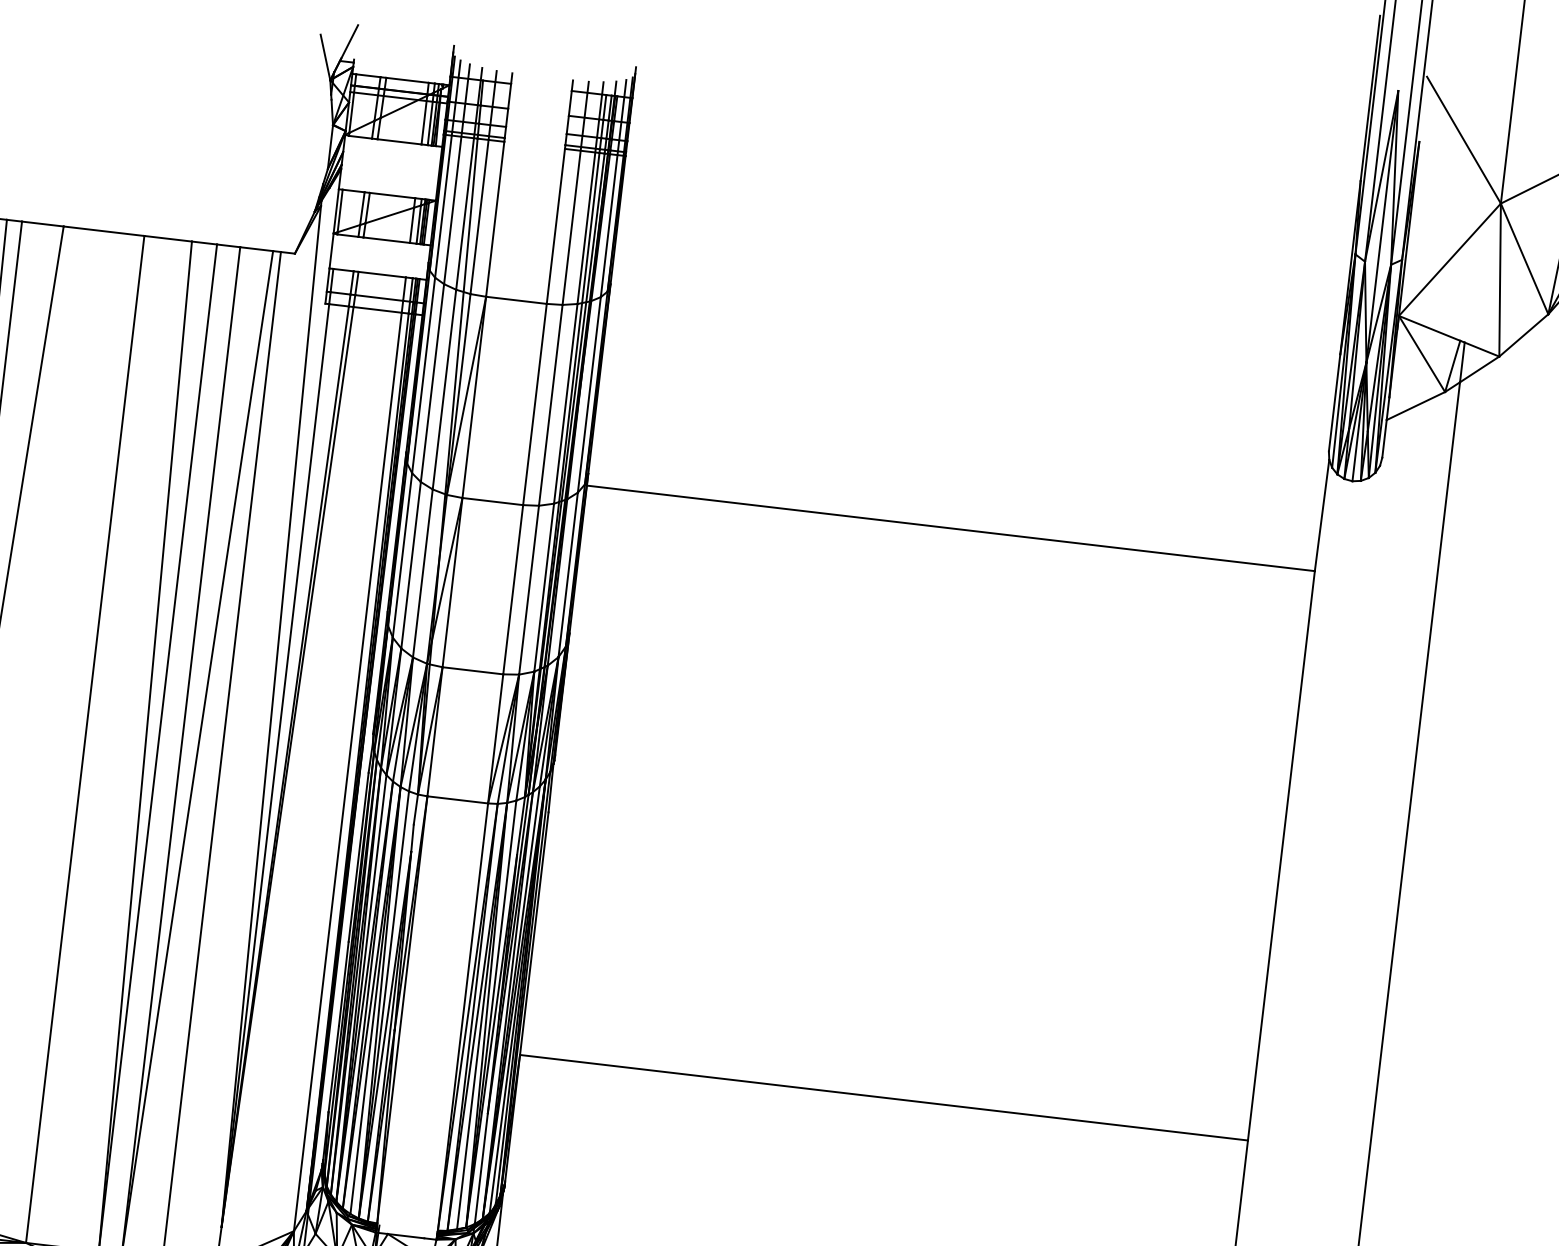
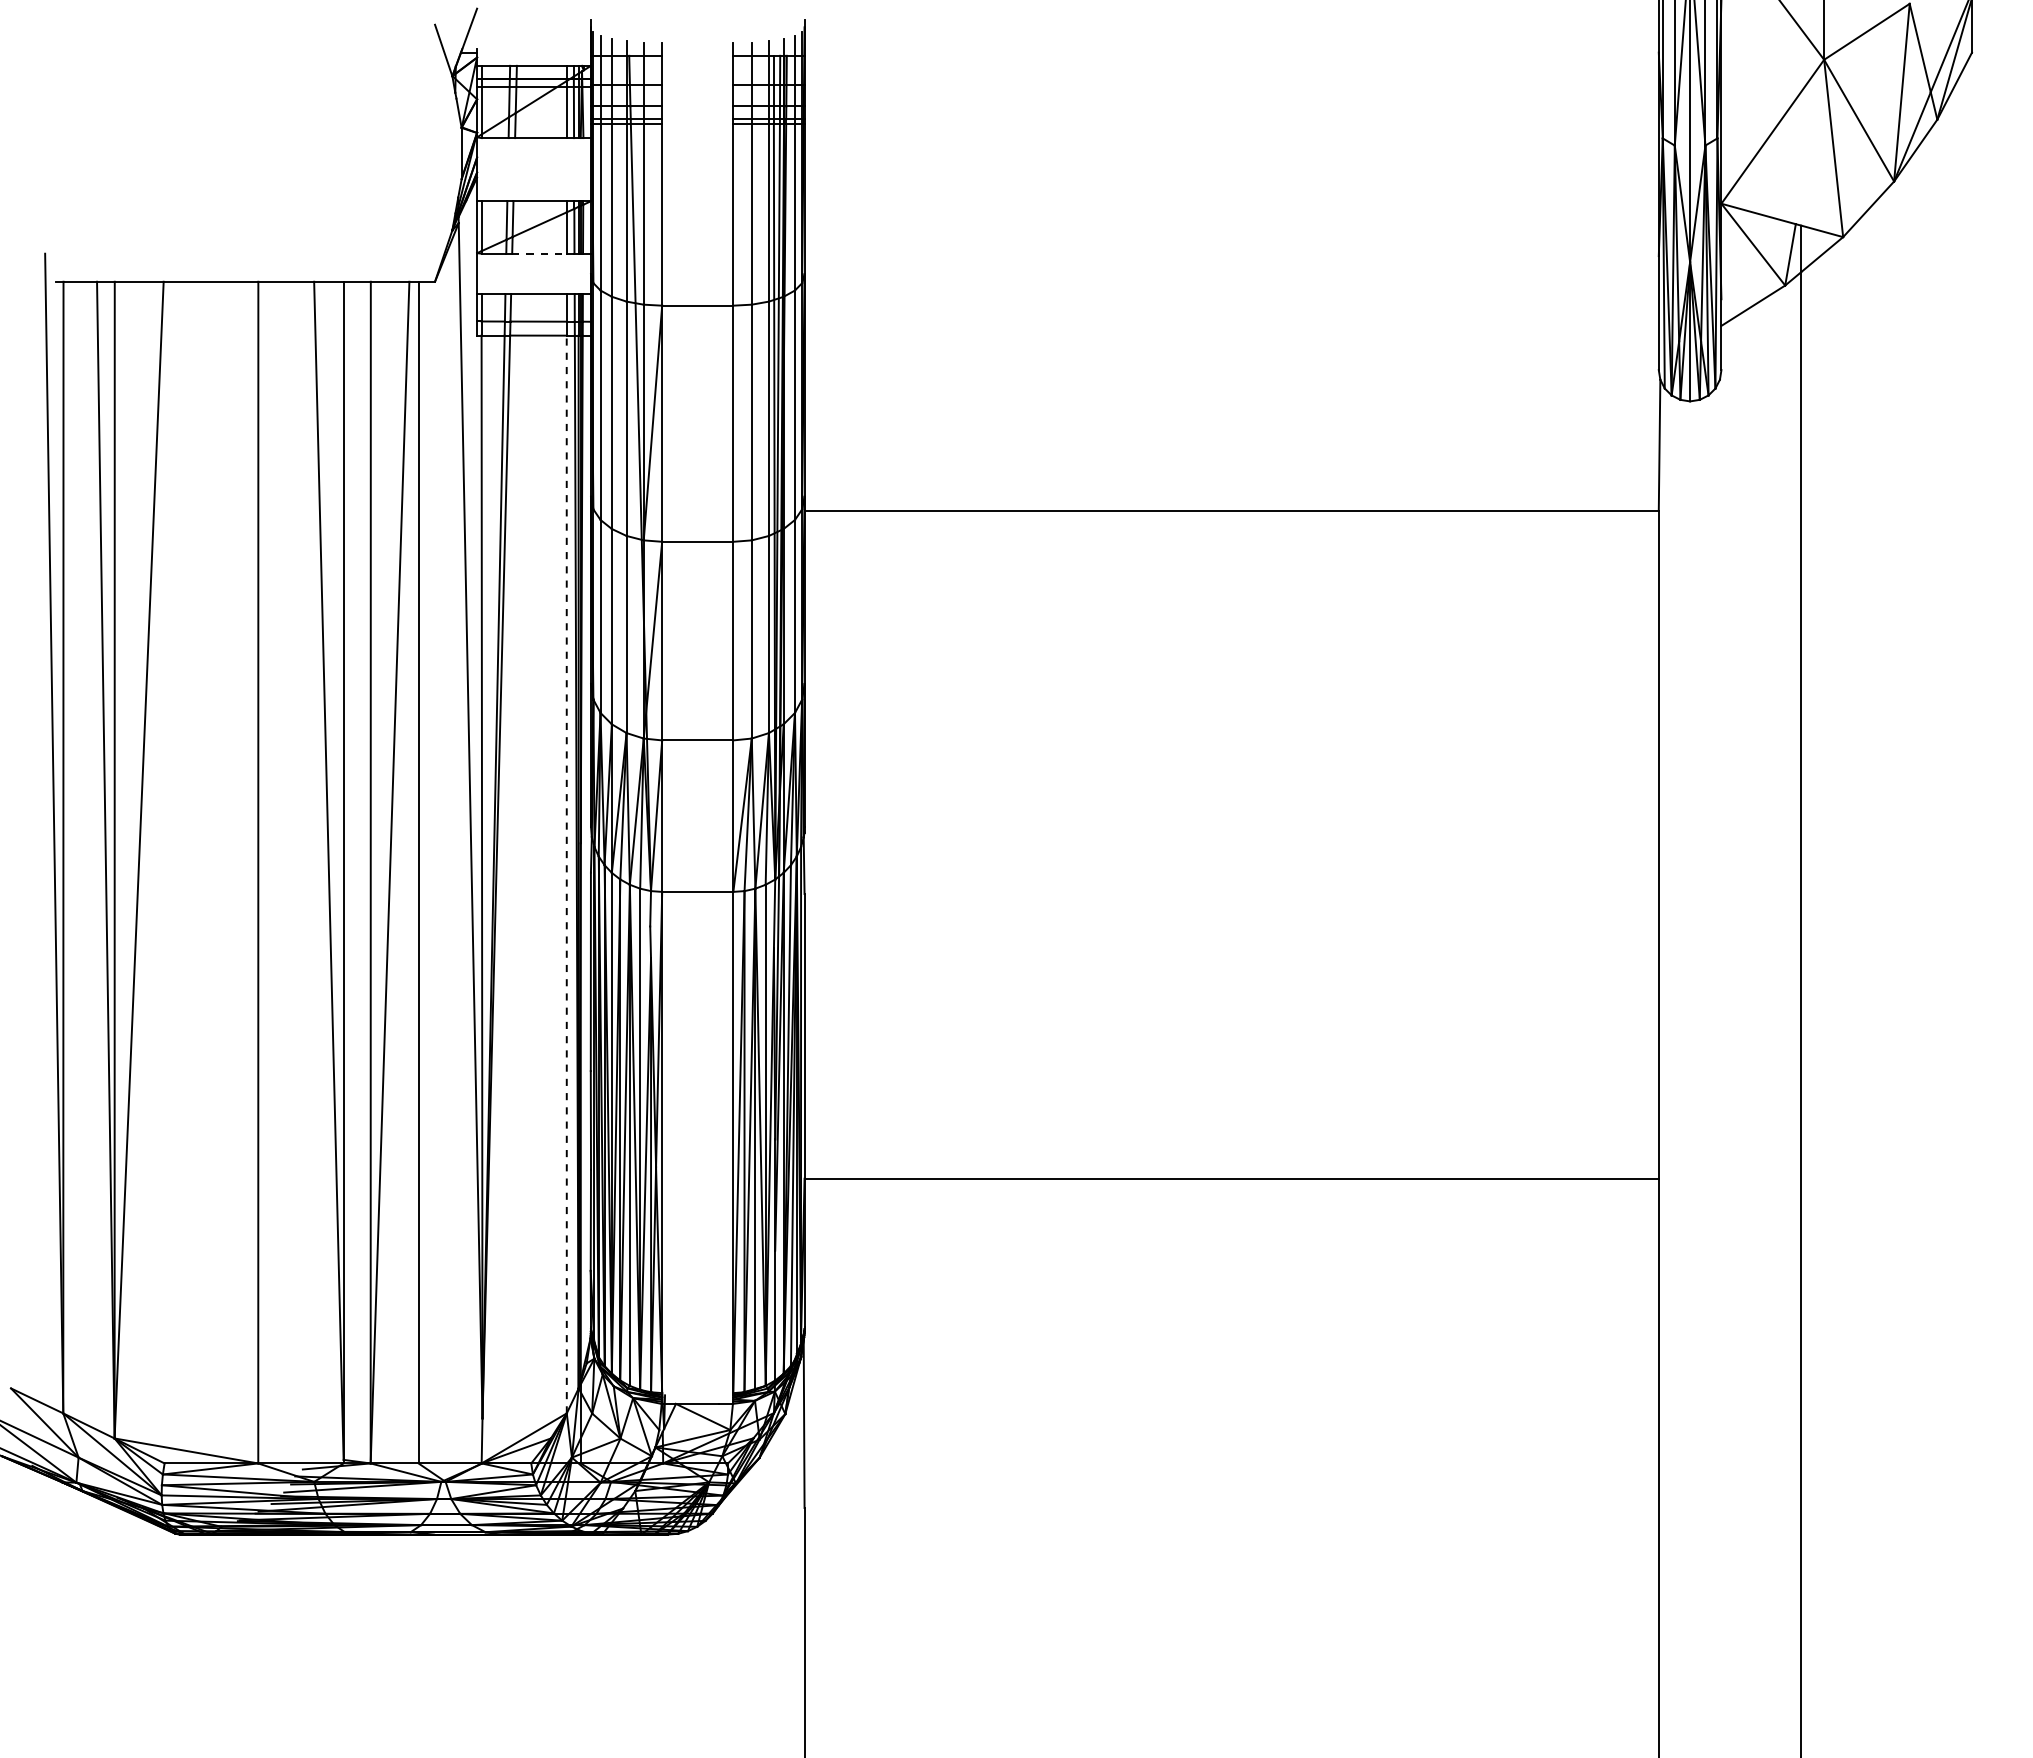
line: (386, 240) -> (539, 253), solid -> dashed
line: (347, 771) -> (566, 874), solid -> dashed

